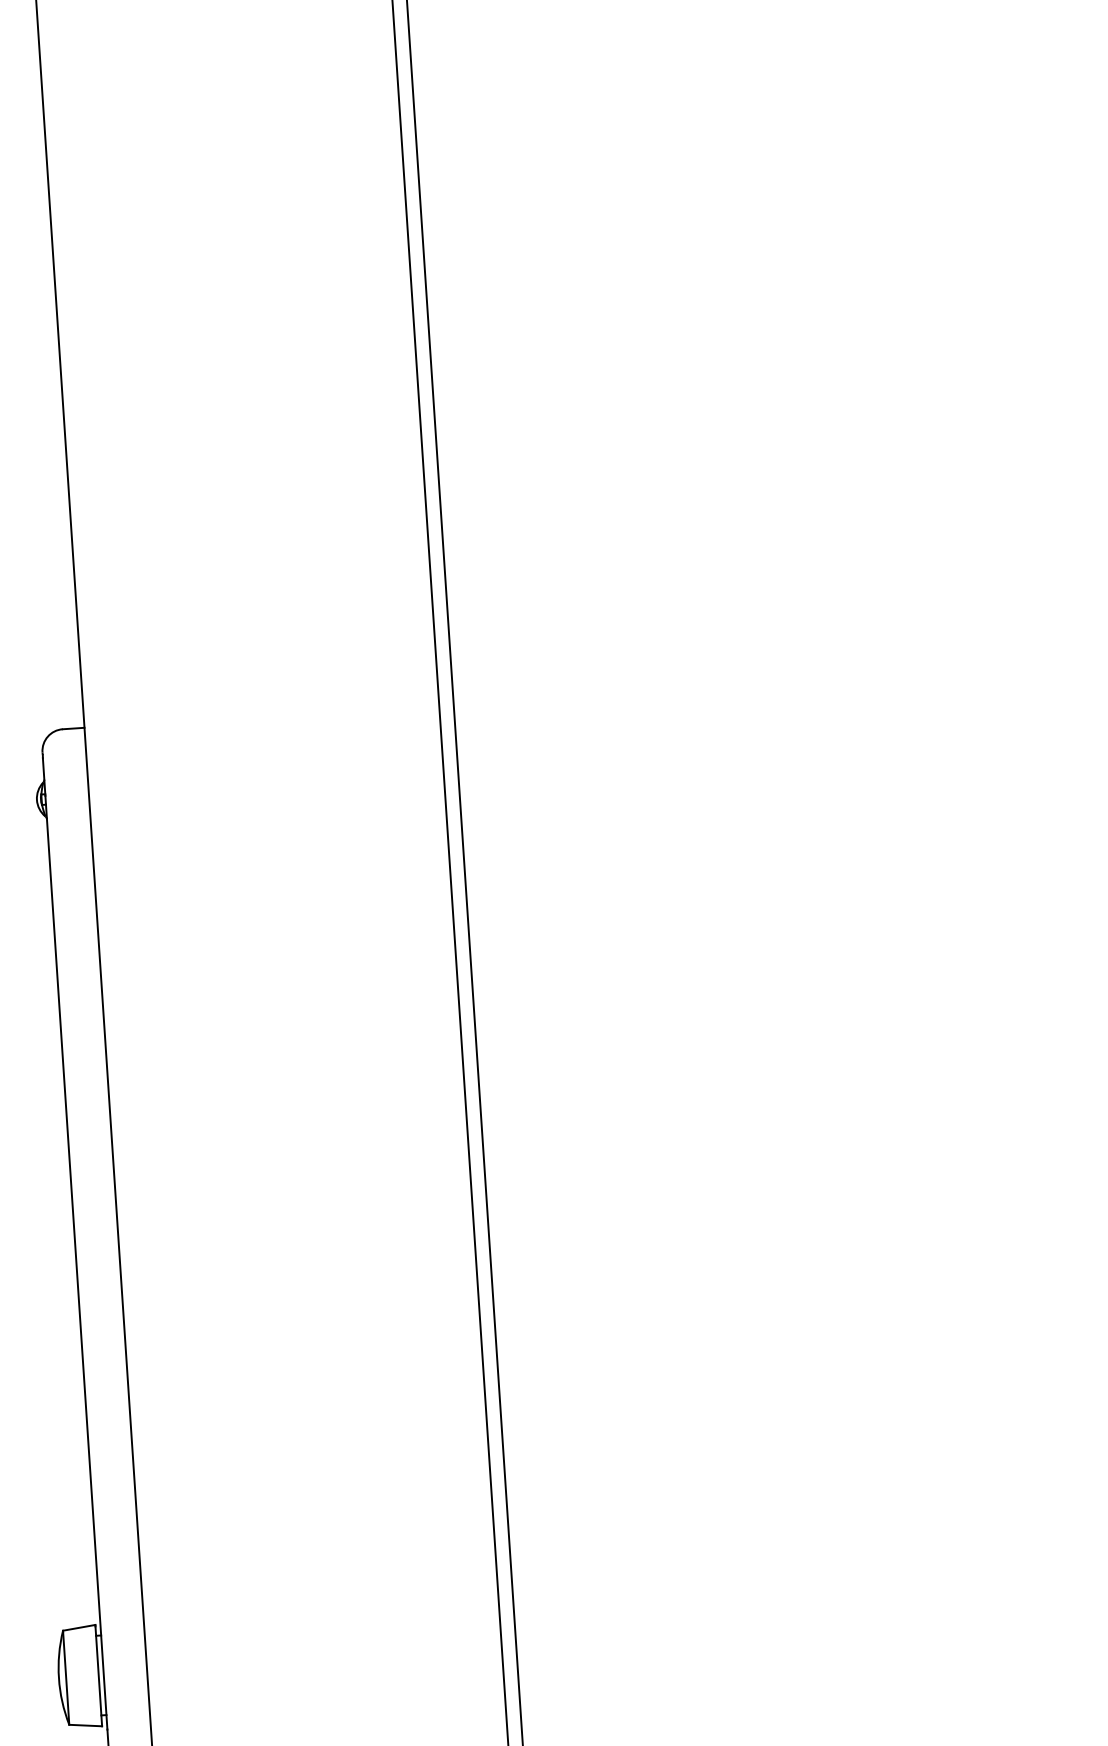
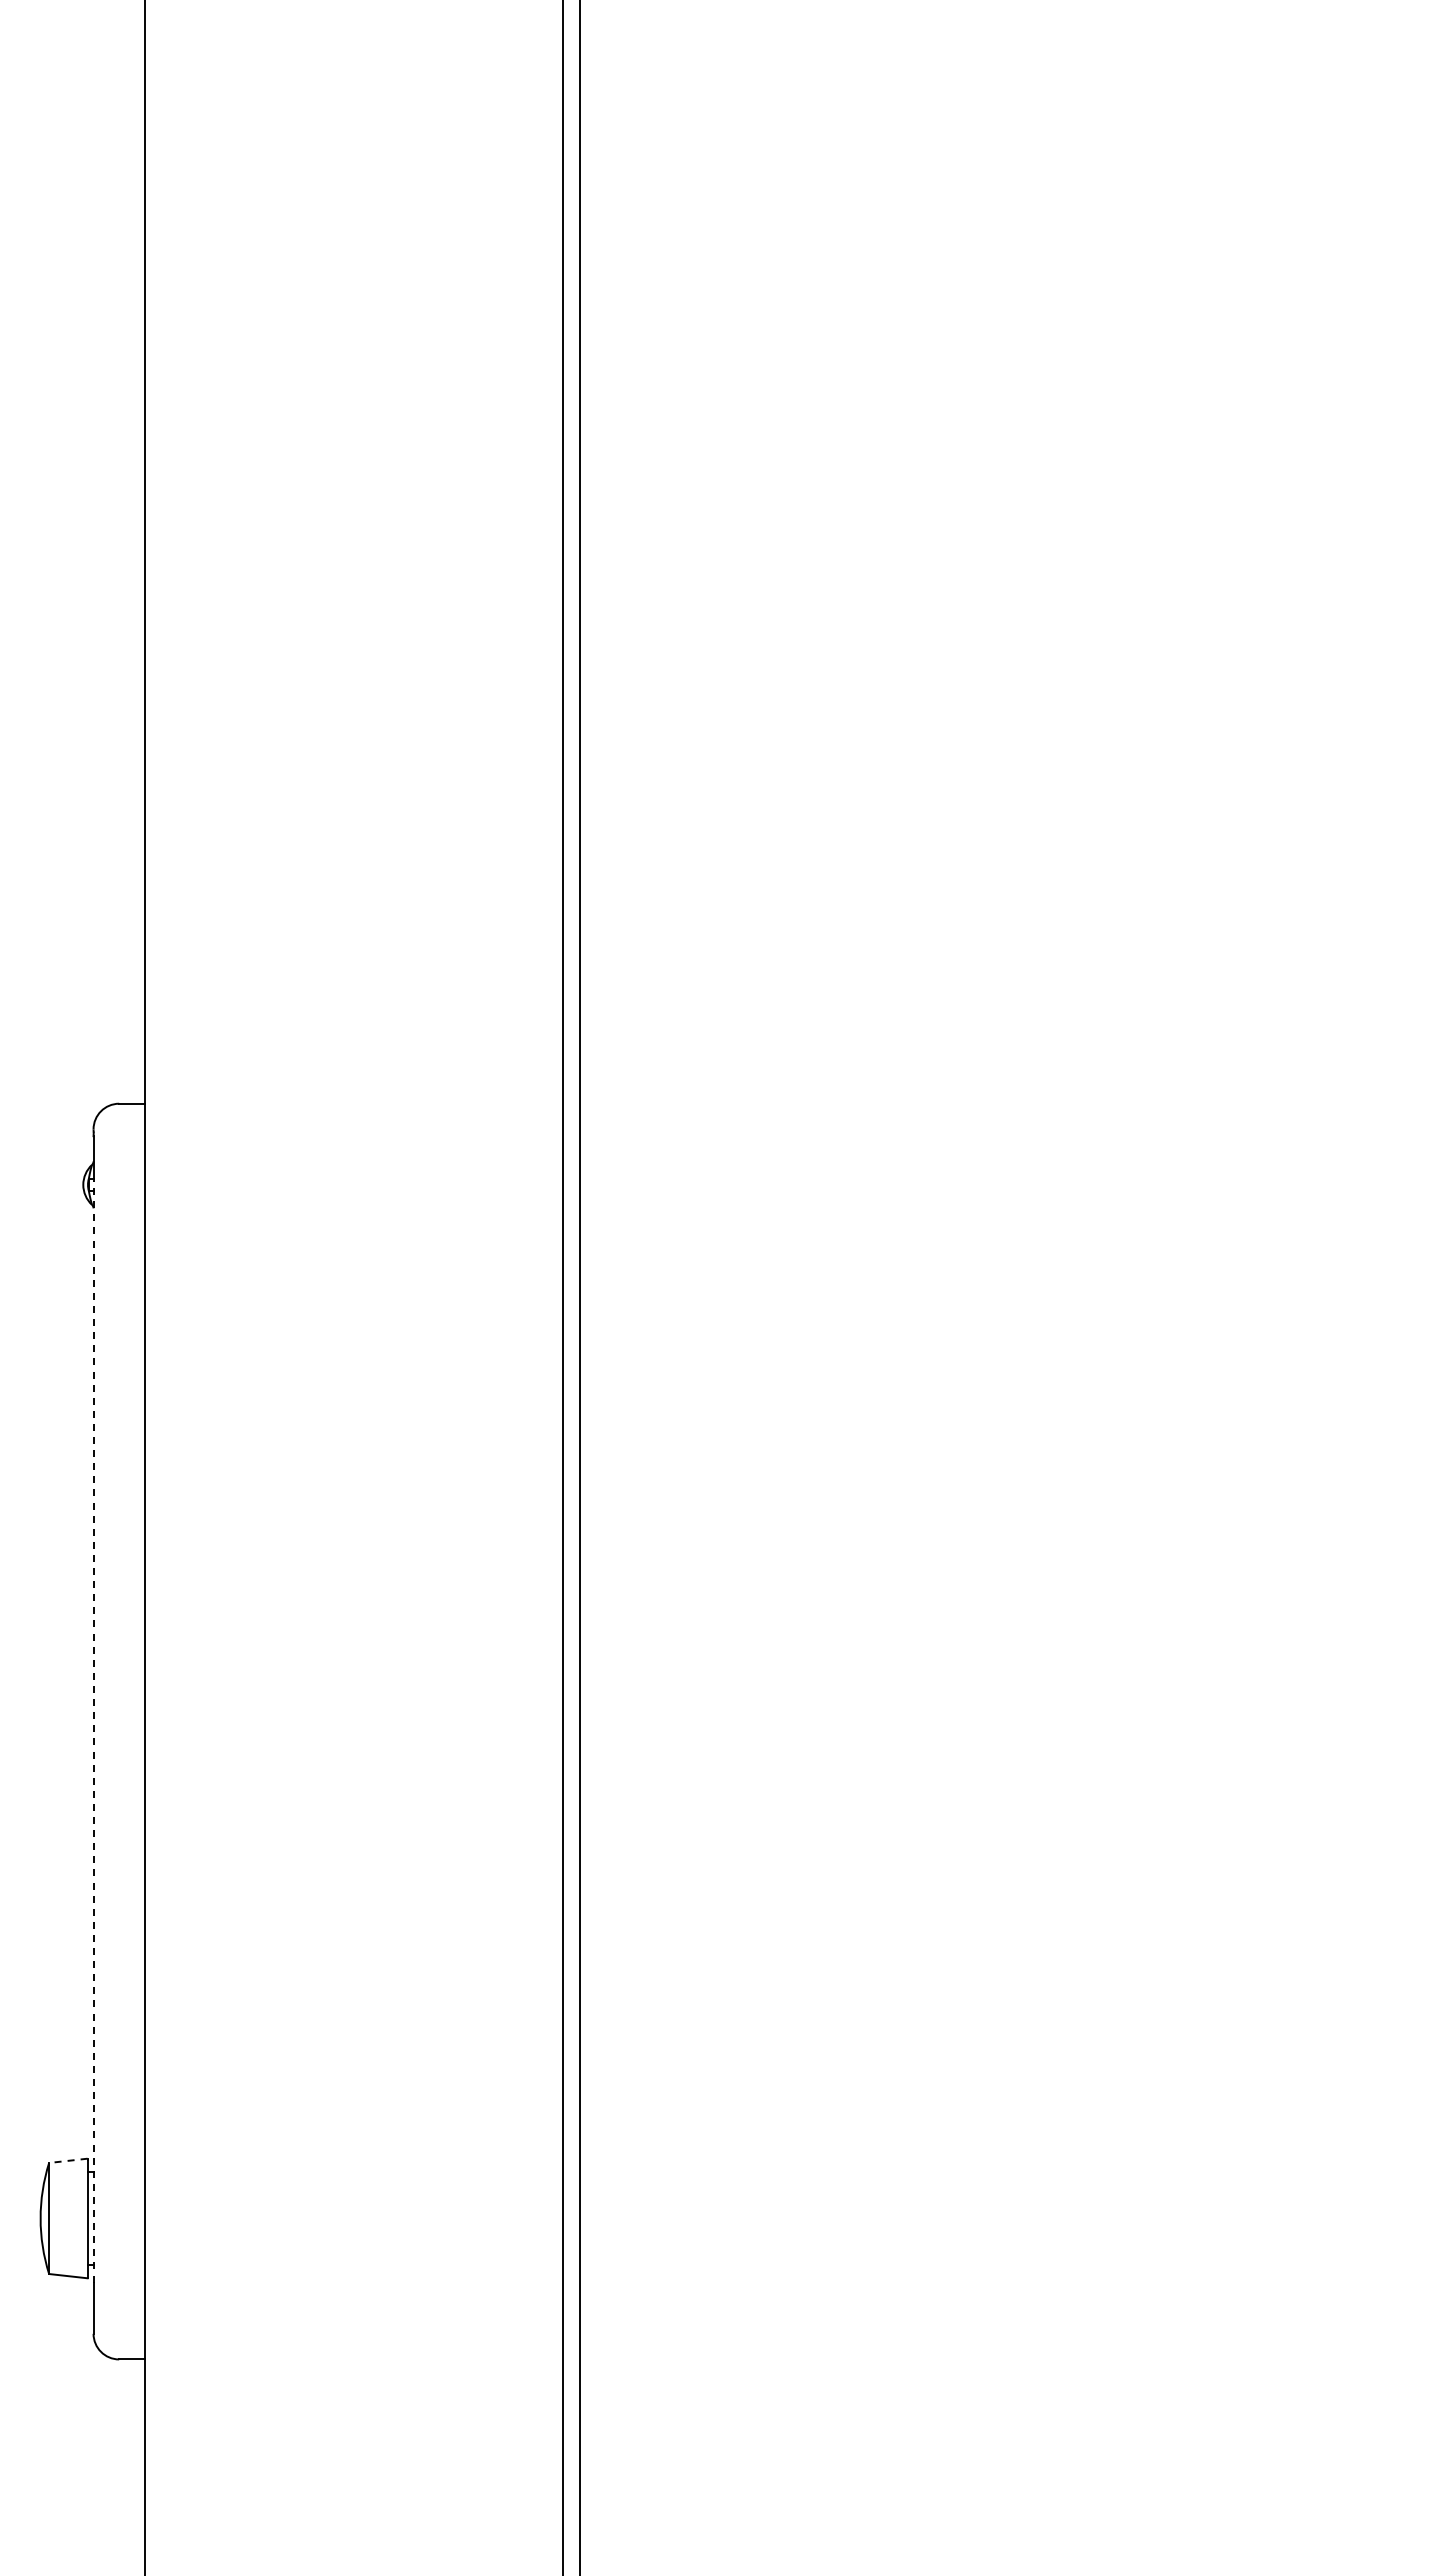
line: (76, 1262) -> (93, 1731), solid -> dashed
line: (78, 1627) -> (67, 2160), solid -> dashed

